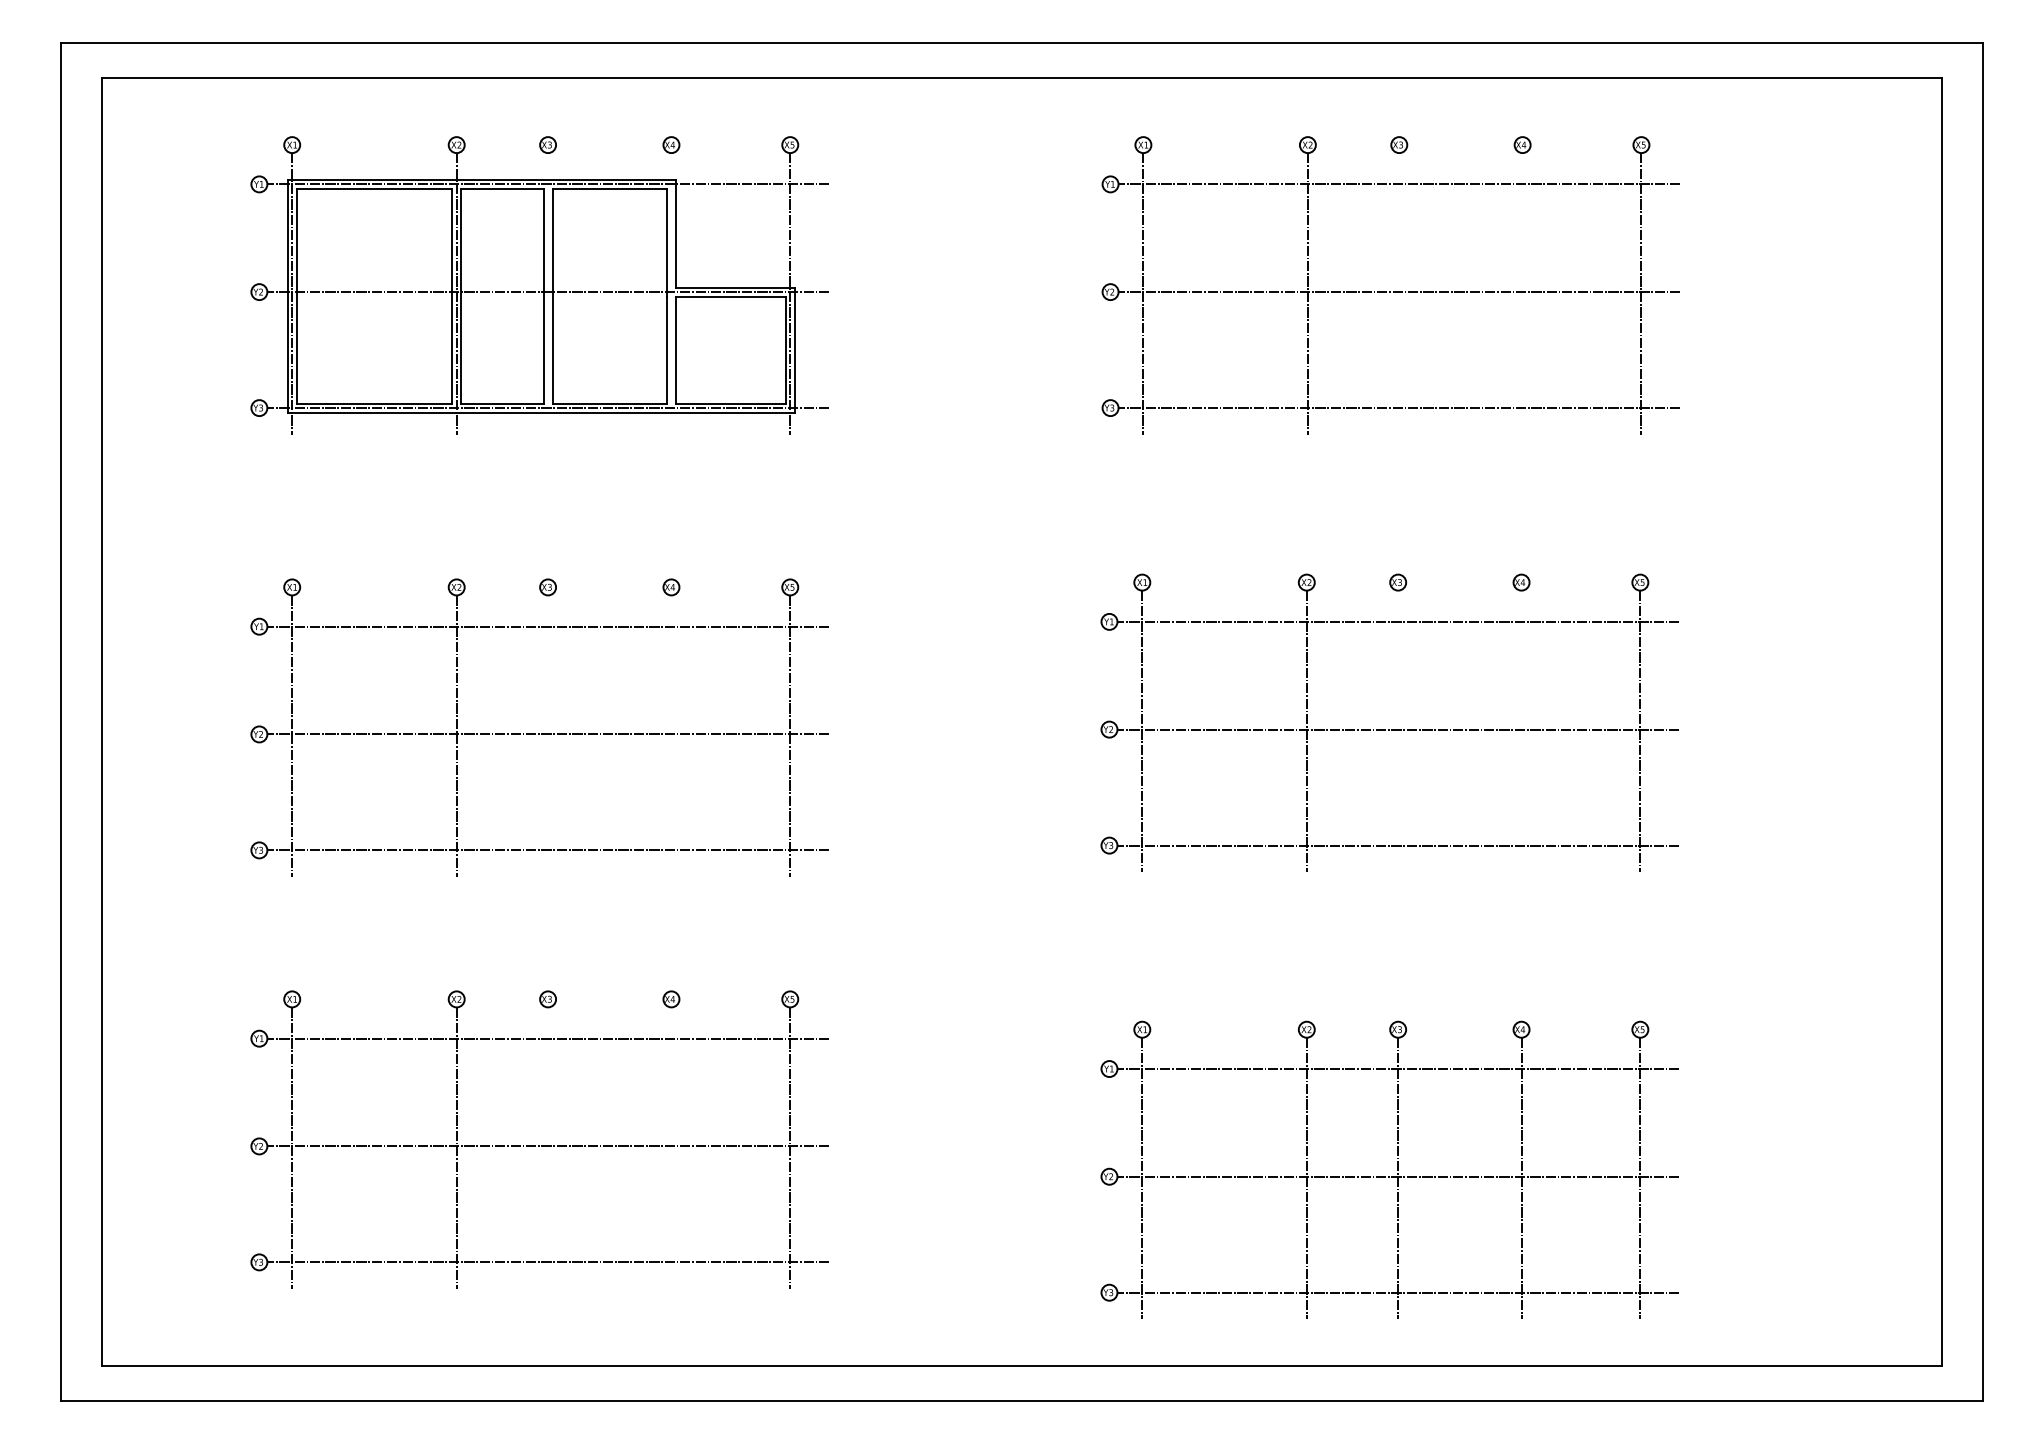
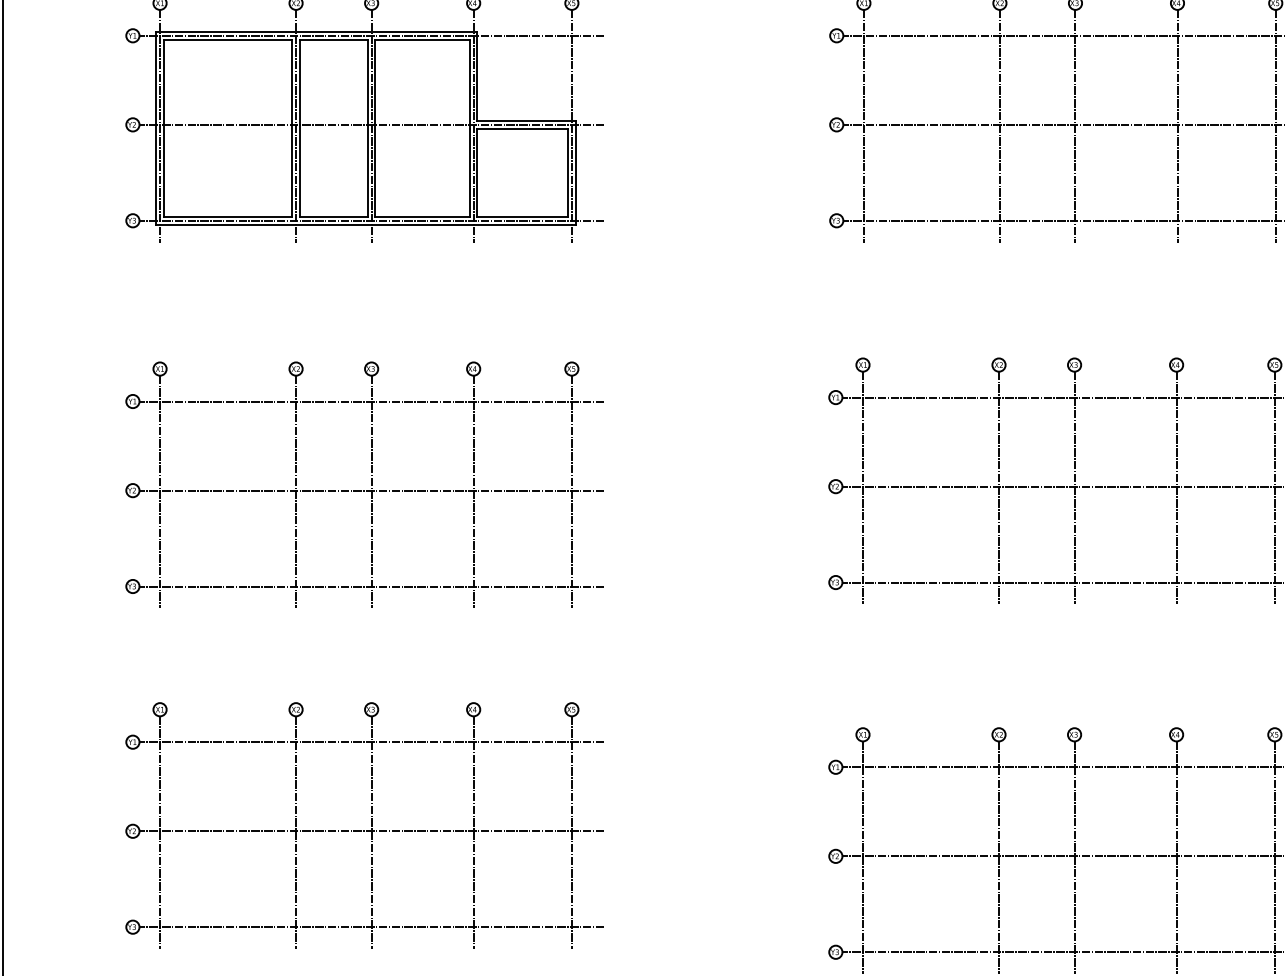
line: (548, 293) -> (371, 126), added
line: (671, 293) -> (473, 126), added
line: (1399, 293) -> (1075, 126), added
line: (1522, 293) -> (1177, 126), added
line: (1398, 731) -> (1074, 488), added
line: (1521, 731) -> (1176, 488), added
line: (548, 735) -> (371, 491), added
line: (671, 735) -> (473, 491), added
line: (548, 1147) -> (371, 832), added
line: (671, 1147) -> (473, 832), added

